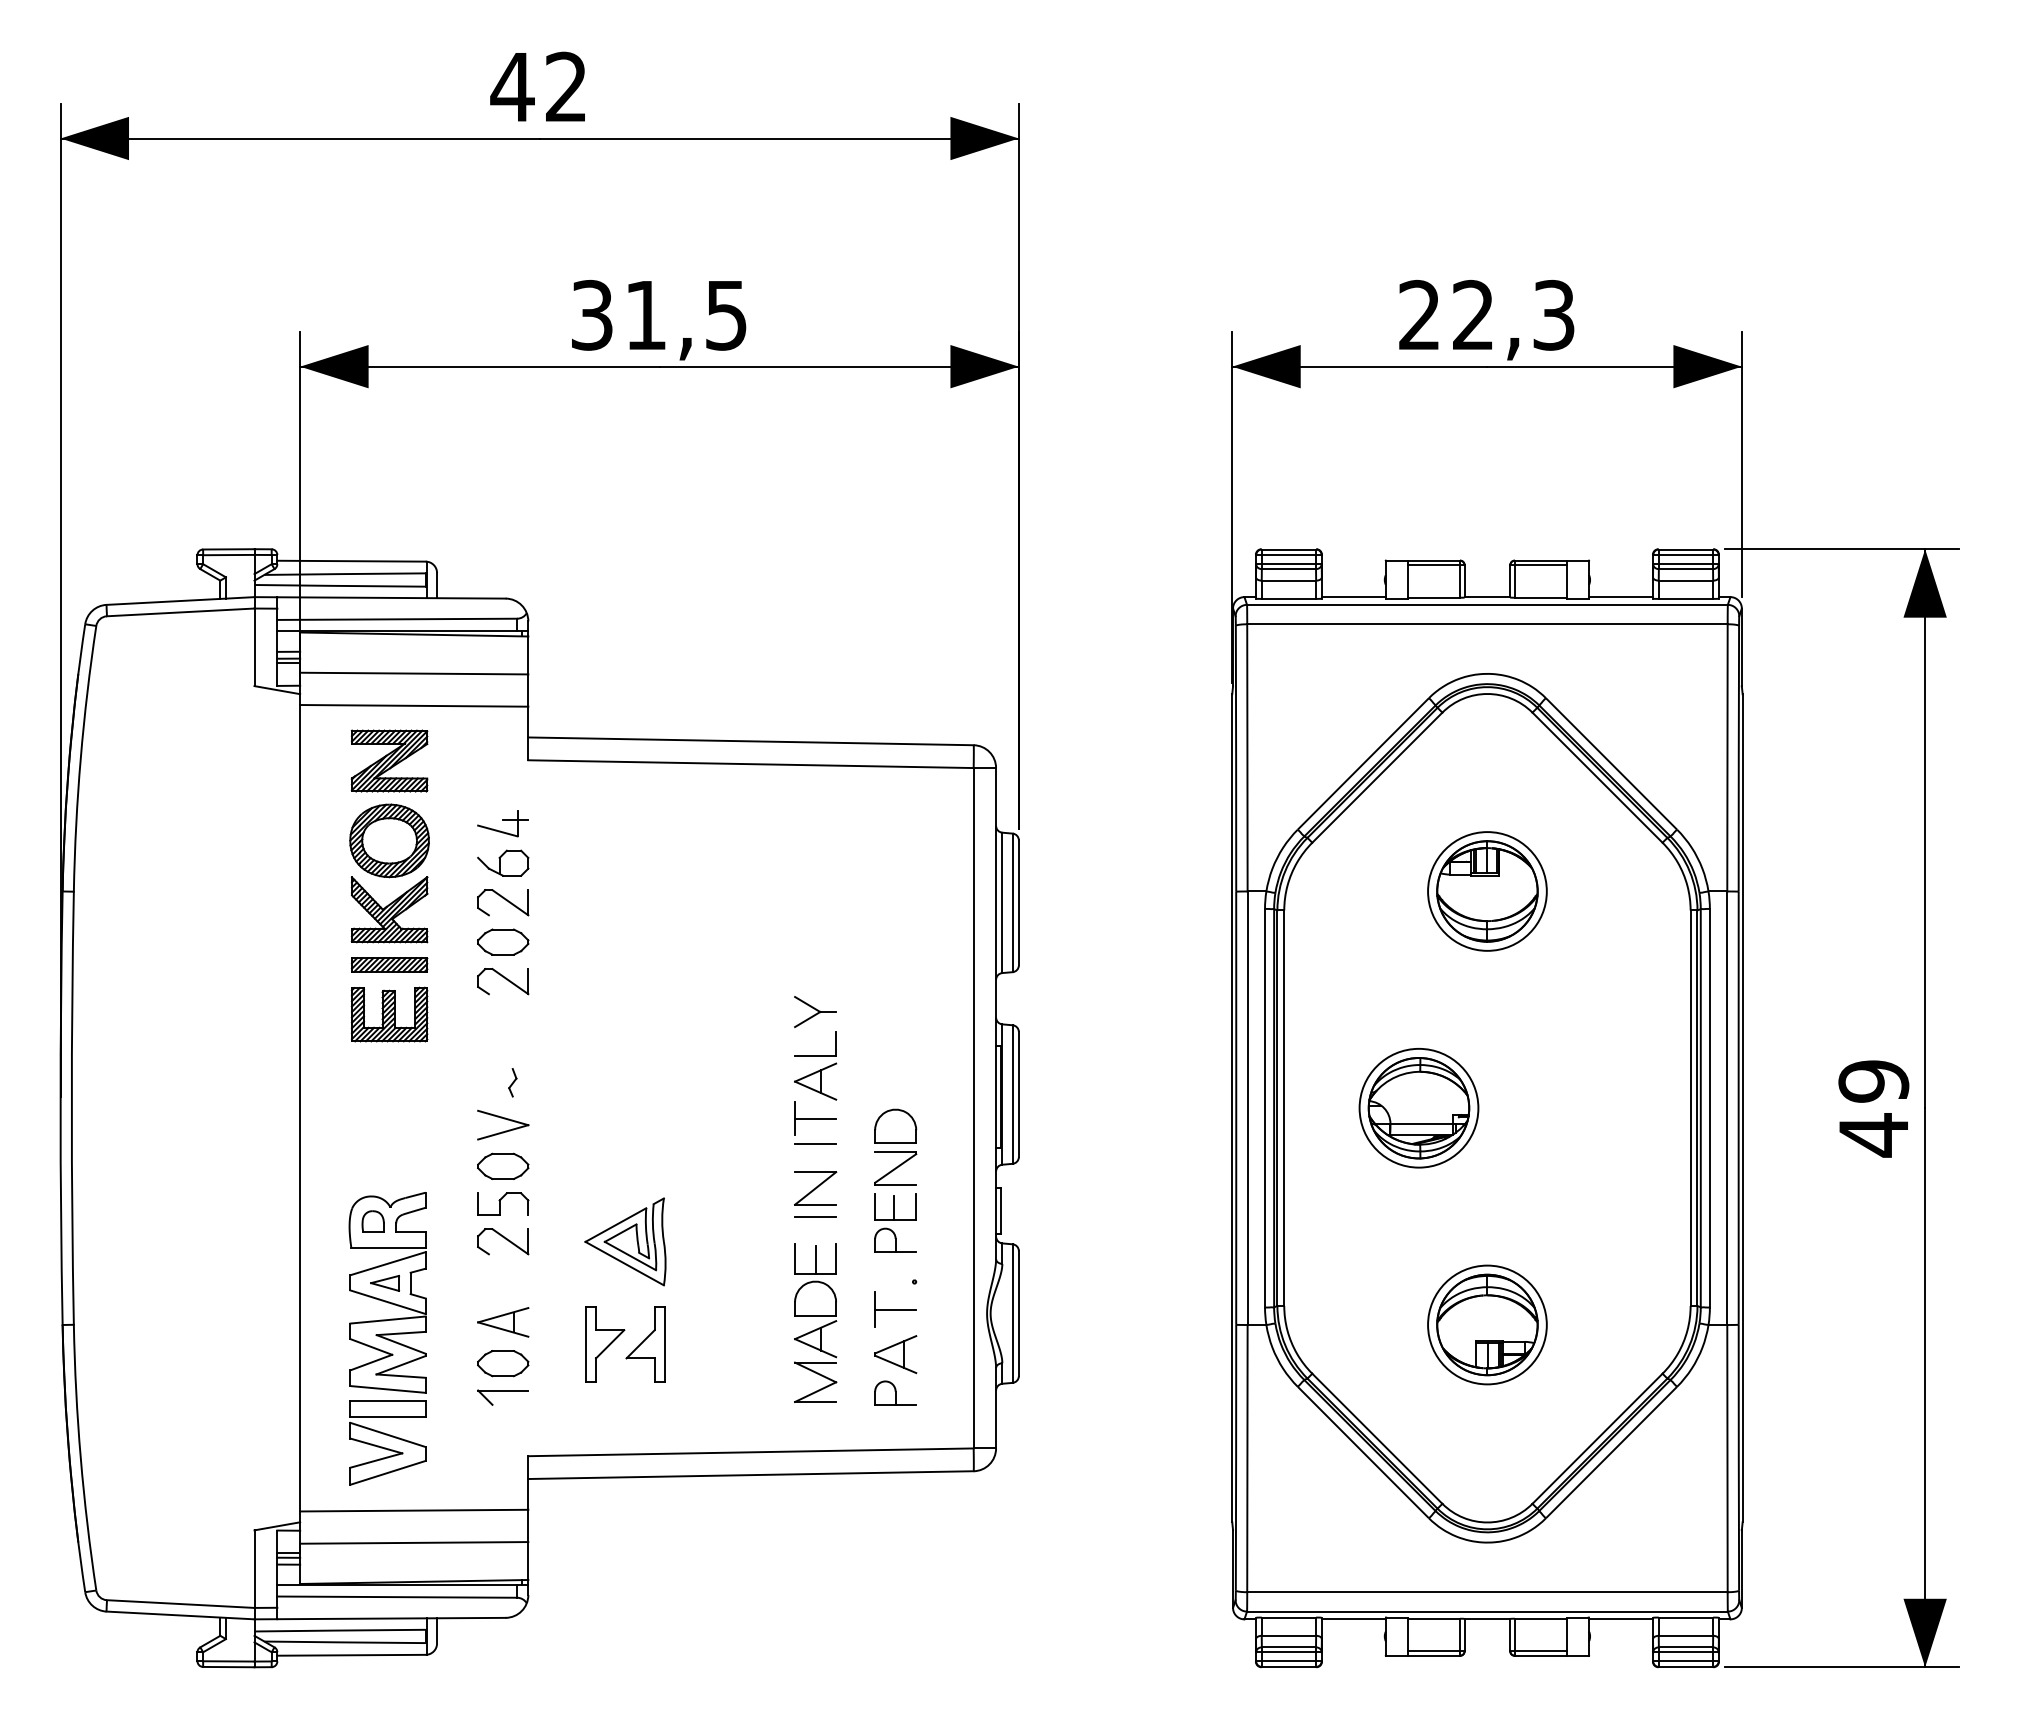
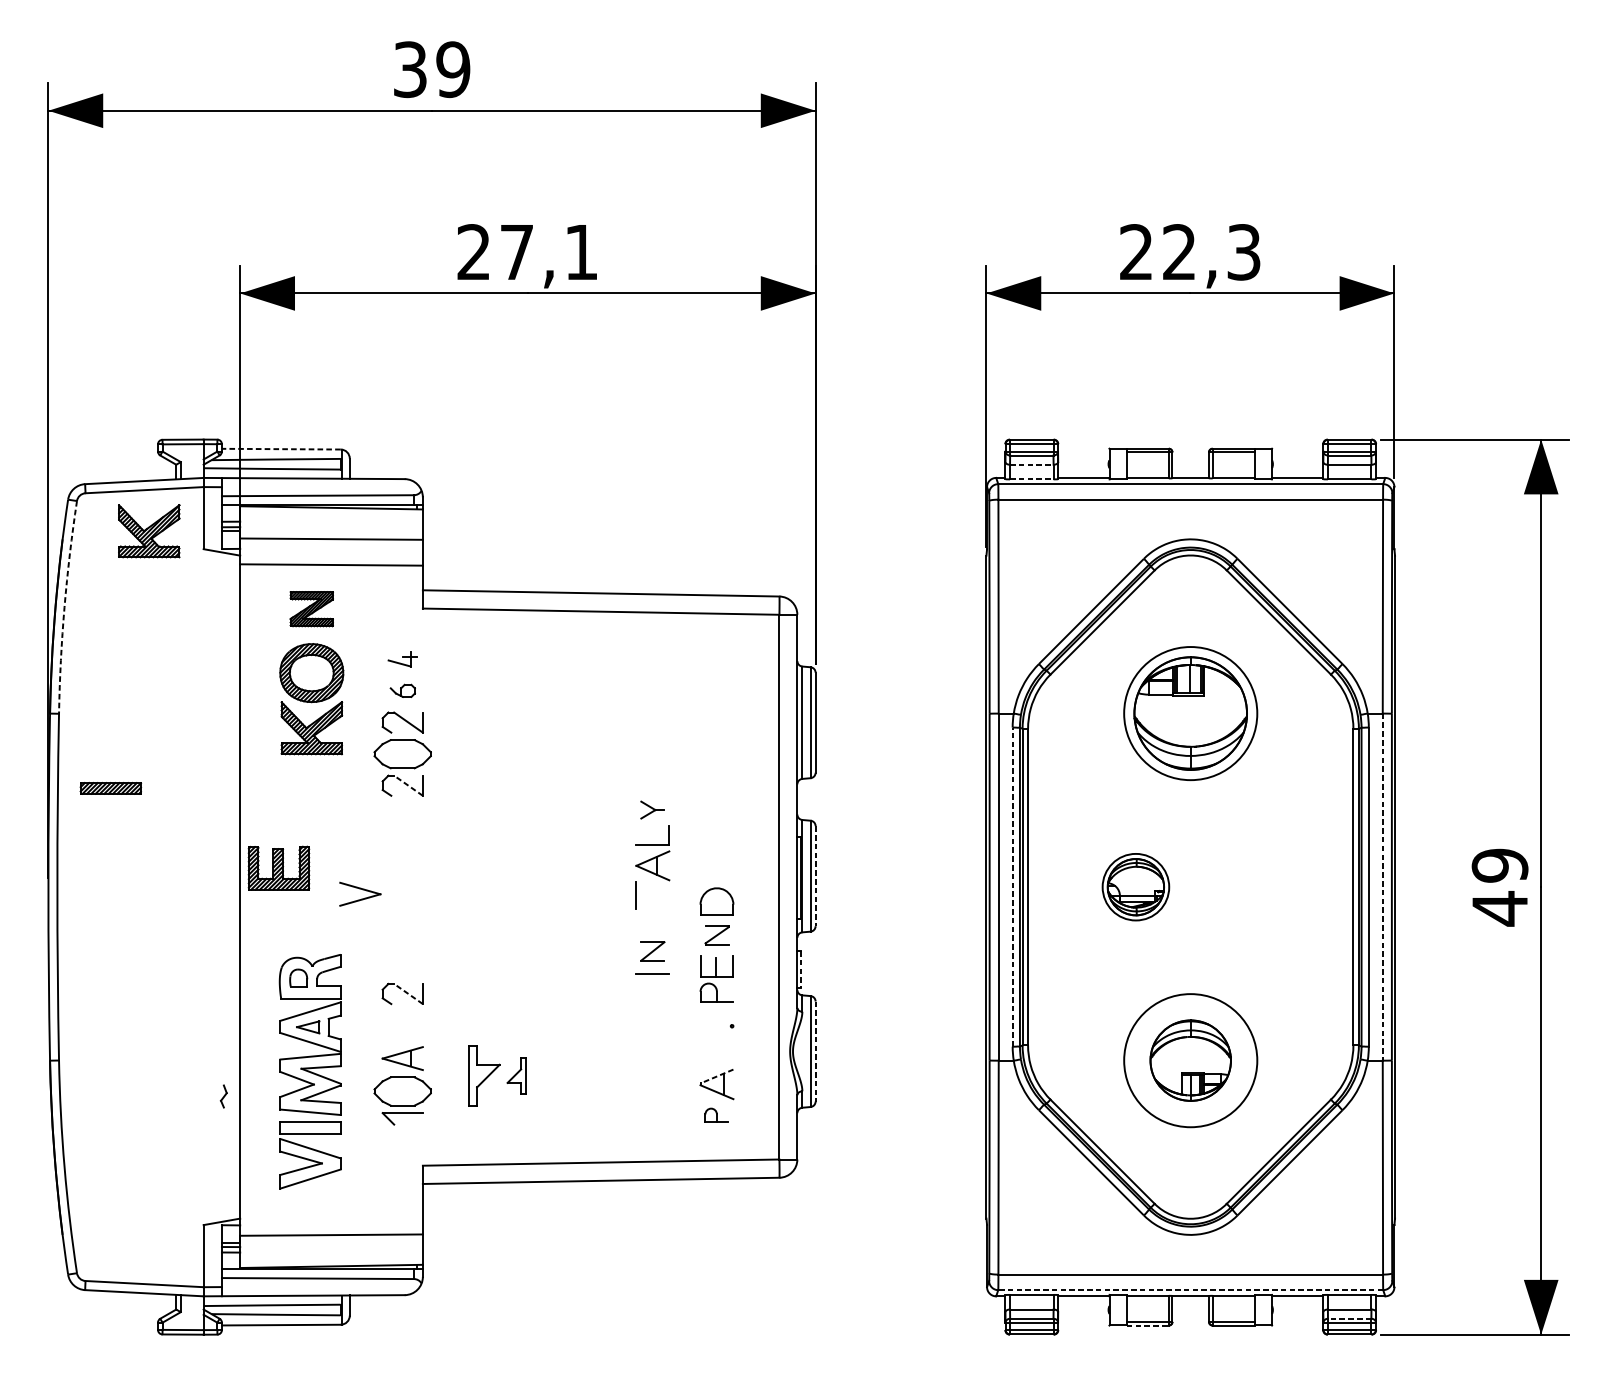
text: (538, 86) -> (431, 69), 42 -> 39
text: (658, 315) -> (527, 252), 31,5 -> 27,1
line: (351, 561) -> (281, 449), solid -> dashed
line: (1289, 580) -> (1032, 464), solid -> dashed
line: (1289, 598) -> (1032, 479), solid -> dashed
part: (186, 663) -> (149, 531), added
arc: (80, 758) -> (64, 607), solid -> dashed
part: (389, 760) -> (311, 608), size x0.7
part: (502, 823) -> (402, 659), size x0.7
part: (503, 862) -> (402, 690), size x0.6
part: (1487, 891) -> (1190, 713), size x1.4
part: (503, 941) -> (402, 753), size x1.4
part: (389, 964) -> (110, 788), moved
line: (510, 981) -> (408, 785), solid -> dashed
part: (815, 1011) -> (652, 809), size x0.7
part: (389, 1014) -> (278, 868), moved
part: (512, 1082) -> (223, 1096), moved
line: (1018, 1095) -> (815, 876), solid -> dashed
line: (1265, 1107) -> (1013, 886), solid -> dashed
part: (1418, 1108) -> (1135, 887), size x0.7
line: (1727, 1108) -> (1382, 887), solid -> dashed
line: (815, 1118) -> (652, 895), removed
part: (503, 1124) -> (360, 893), moved
line: (815, 1143) -> (652, 915), removed
part: (503, 1165) -> (402, 932), removed
part: (895, 1168) -> (716, 935), size x0.7
part: (815, 1188) -> (652, 951), size x0.7
part: (503, 1203) -> (402, 963), removed
line: (1000, 1210) -> (800, 969), solid -> dashed
part: (622, 1233) -> (498, 987), removed
line: (510, 1241) -> (408, 993), solid -> dashed
part: (895, 1309) -> (716, 1048), removed
line: (1018, 1314) -> (815, 1052), solid -> dashed
part: (815, 1322) -> (652, 1058), removed
circle: (1487, 1324) -> (1190, 1060), size x1.4
part: (645, 1344) -> (516, 1076), size x0.6
line: (895, 1344) -> (716, 1076), solid -> dashed
part: (503, 1363) -> (402, 1091), size x1.4
part: (895, 1392) -> (716, 1114), size x0.7
line: (414, 1510) -> (331, 1209), removed
line: (1486, 1611) -> (1189, 1290), solid -> dashed
line: (1685, 1647) -> (1349, 1318), solid -> dashed
line: (1434, 1655) -> (1148, 1325), solid -> dashed

